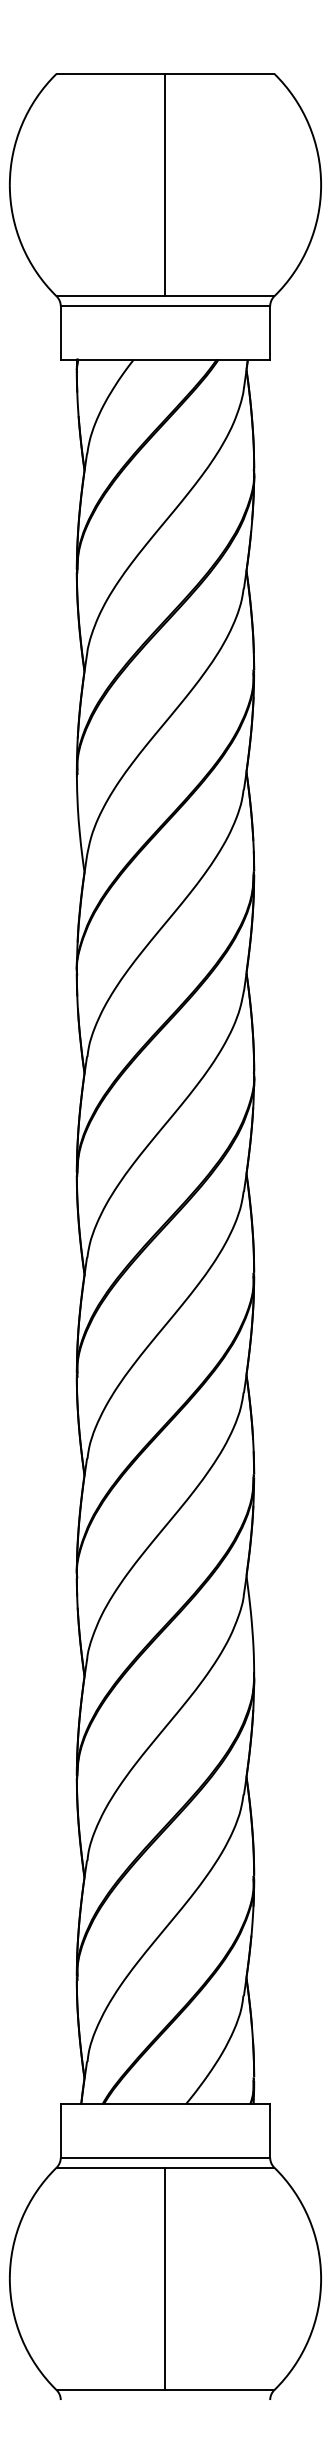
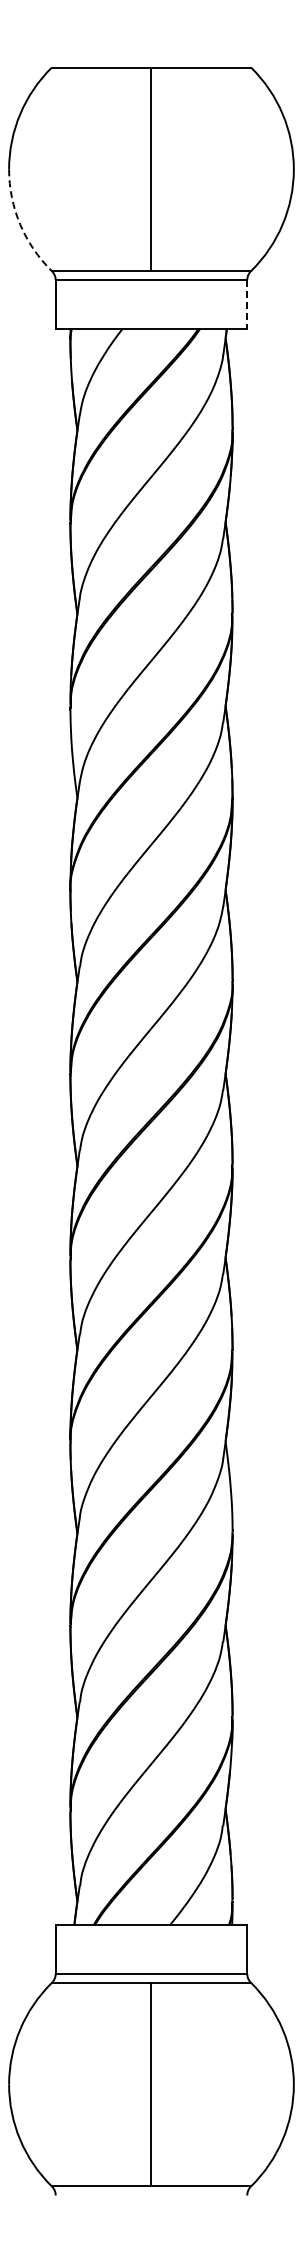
arc: (22, 245) -> (20, 224), solid -> dashed
line: (270, 333) -> (247, 305), solid -> dashed

